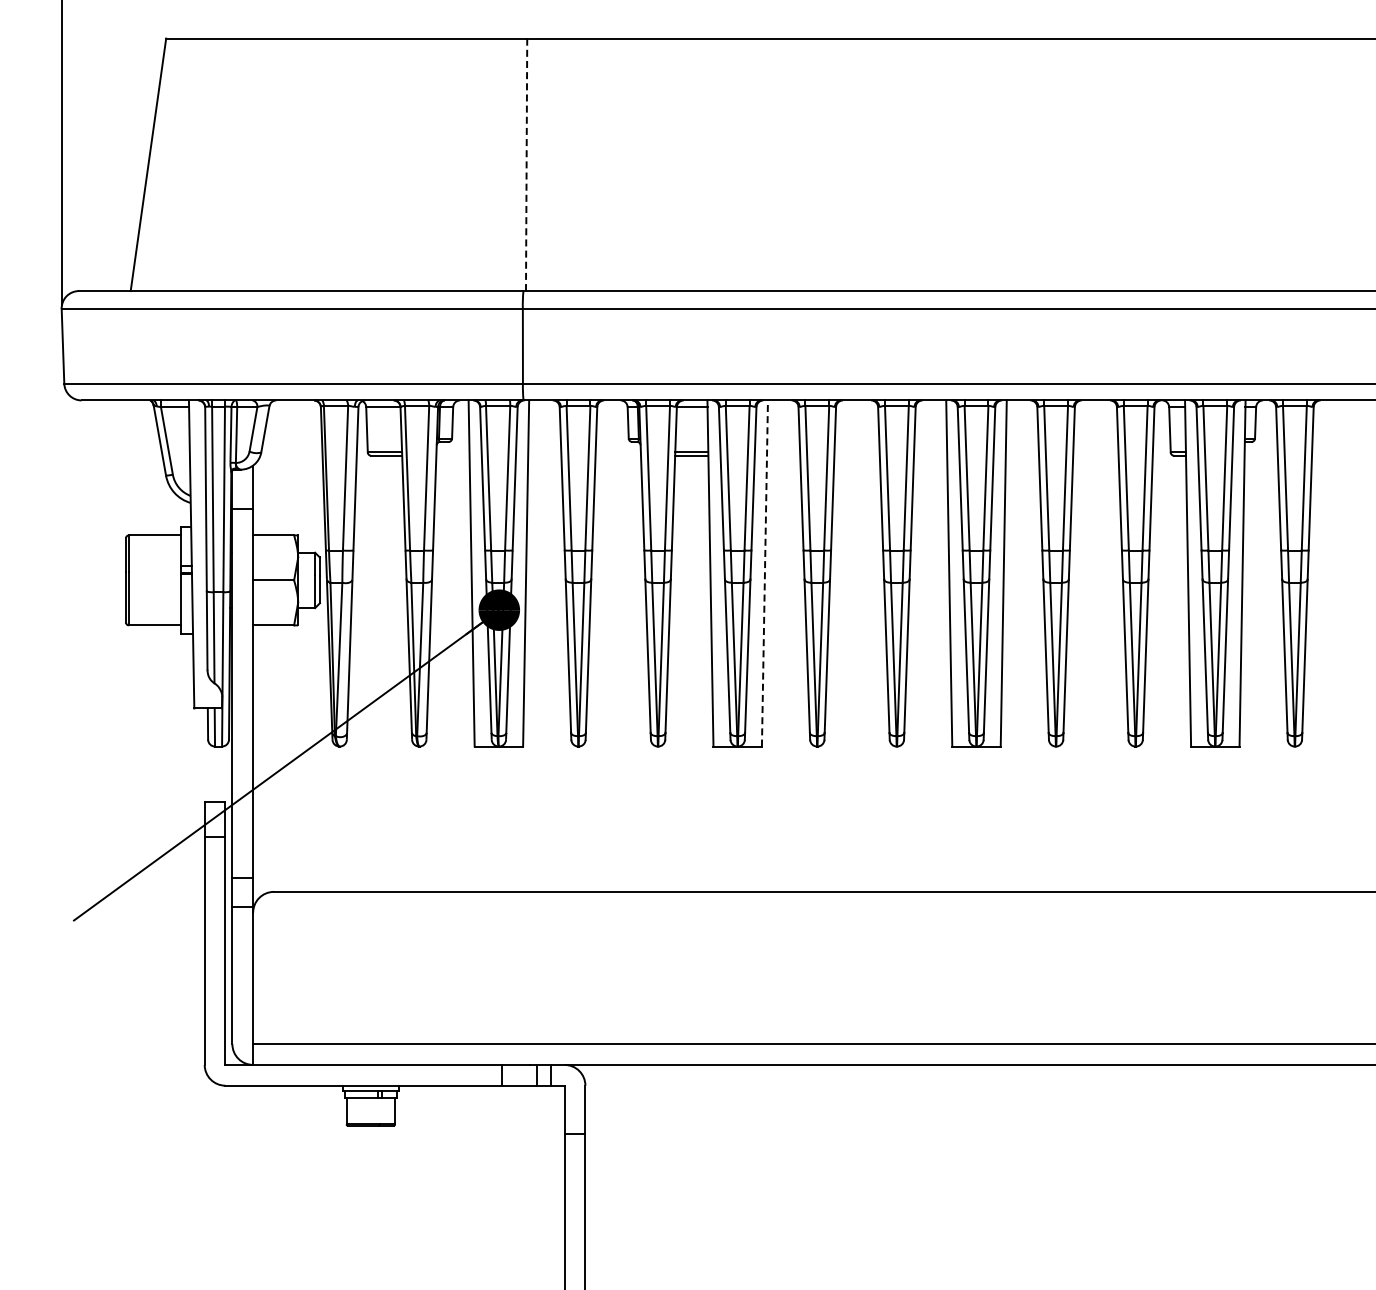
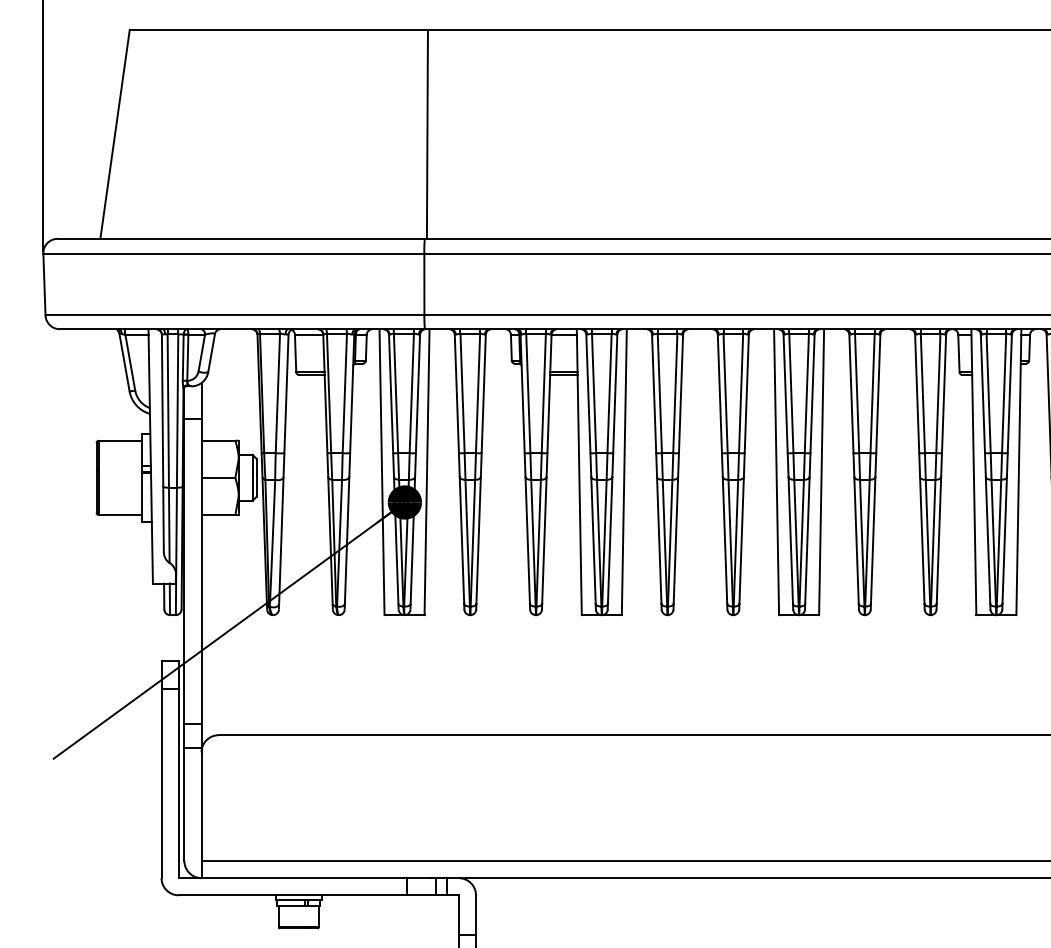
line: (526, 164) -> (427, 134), dashed -> solid
line: (764, 572) -> (623, 471), dashed -> solid

